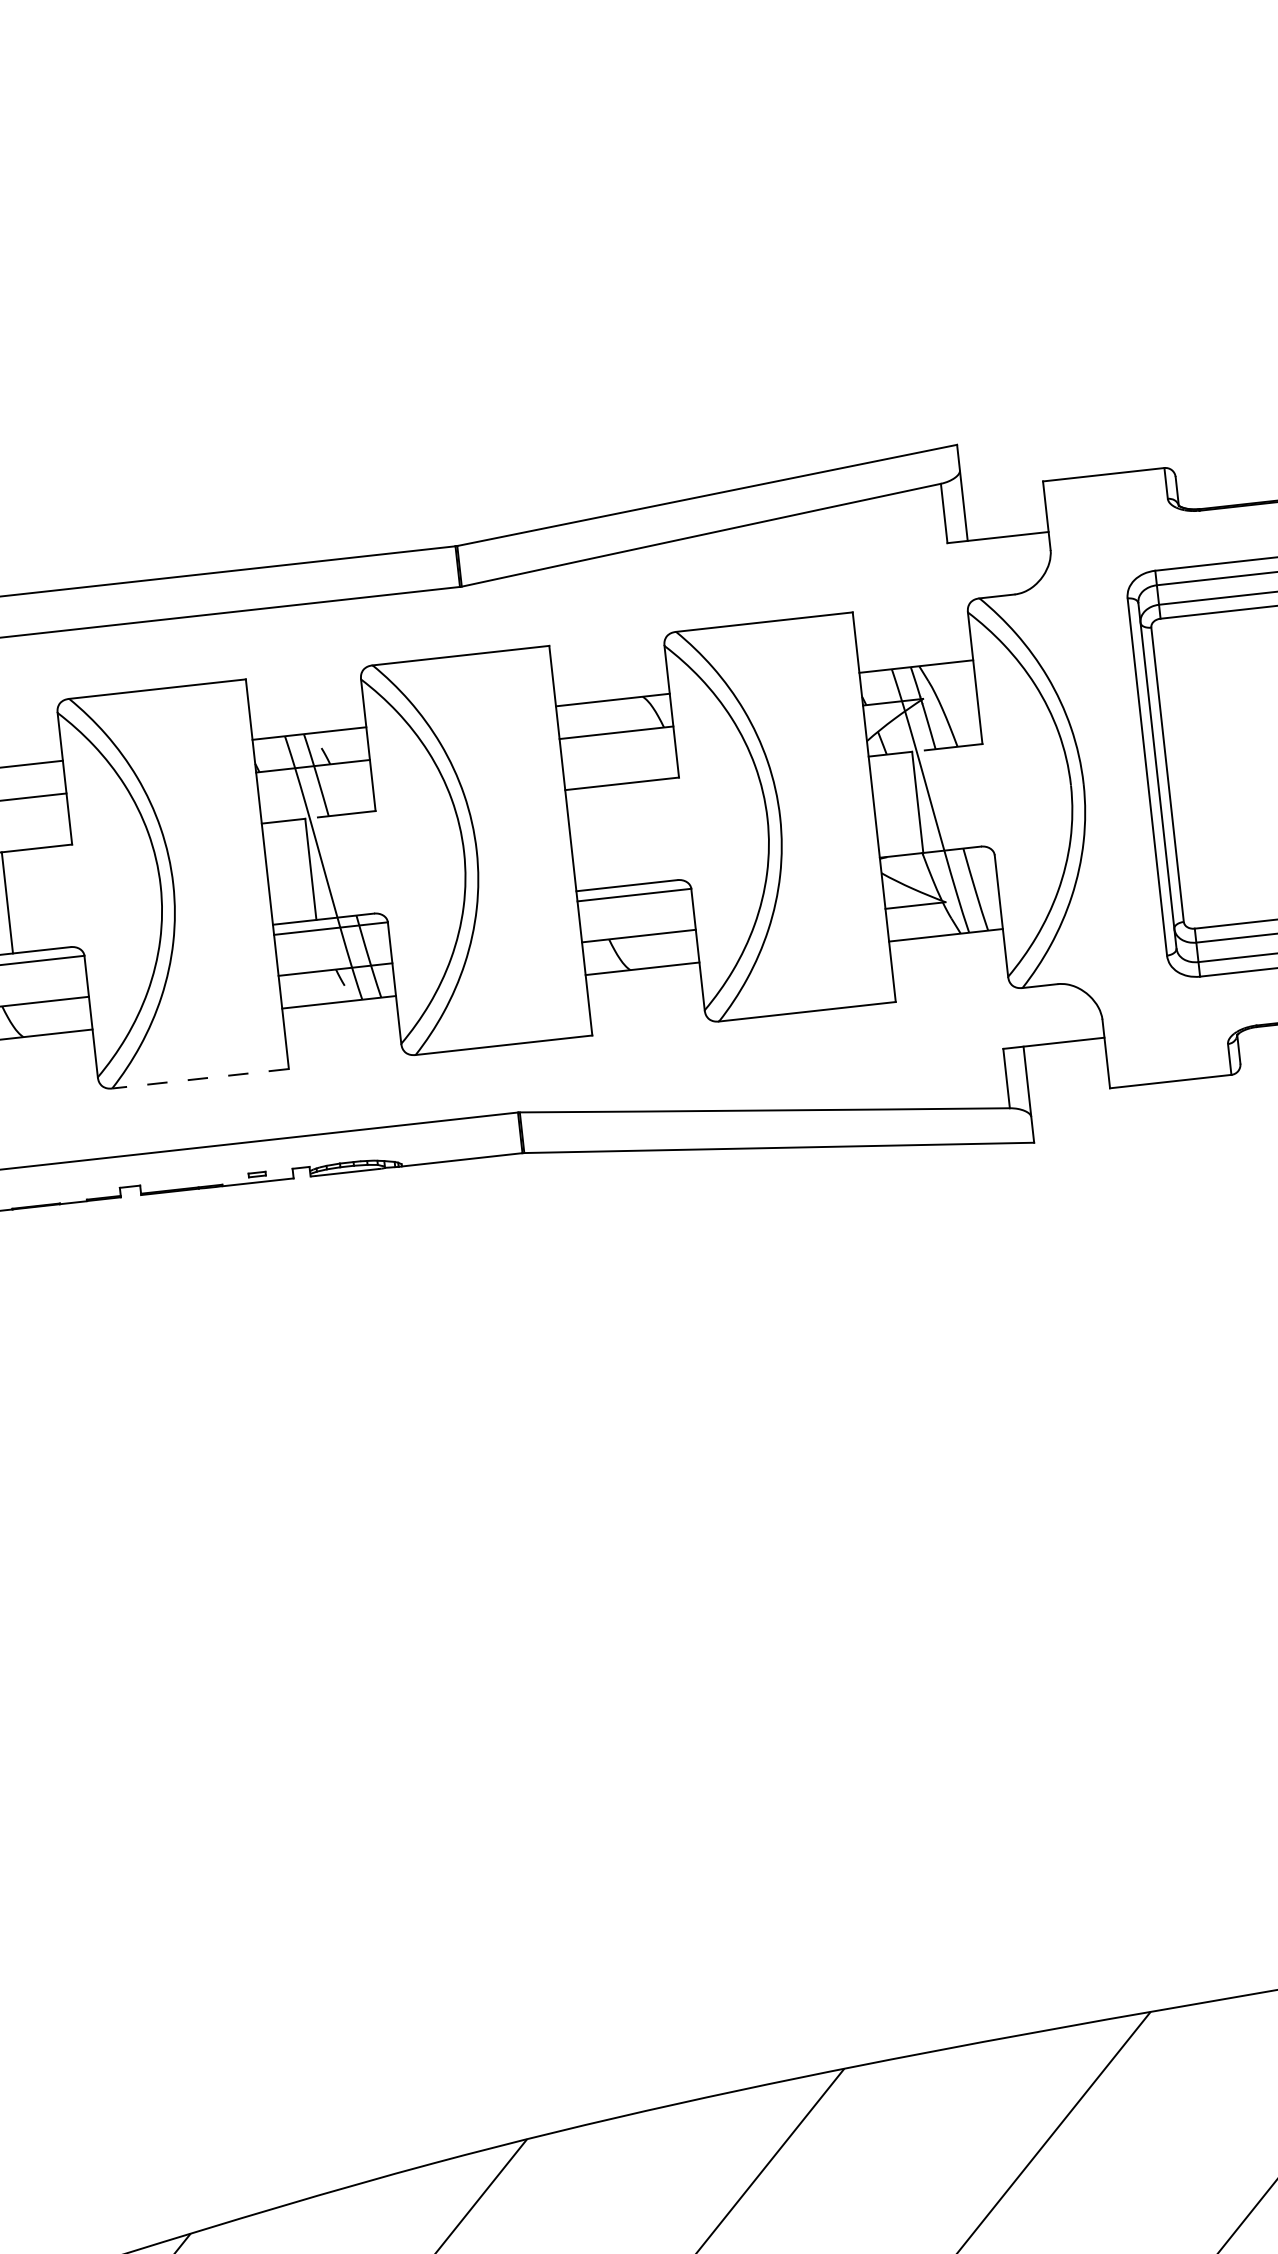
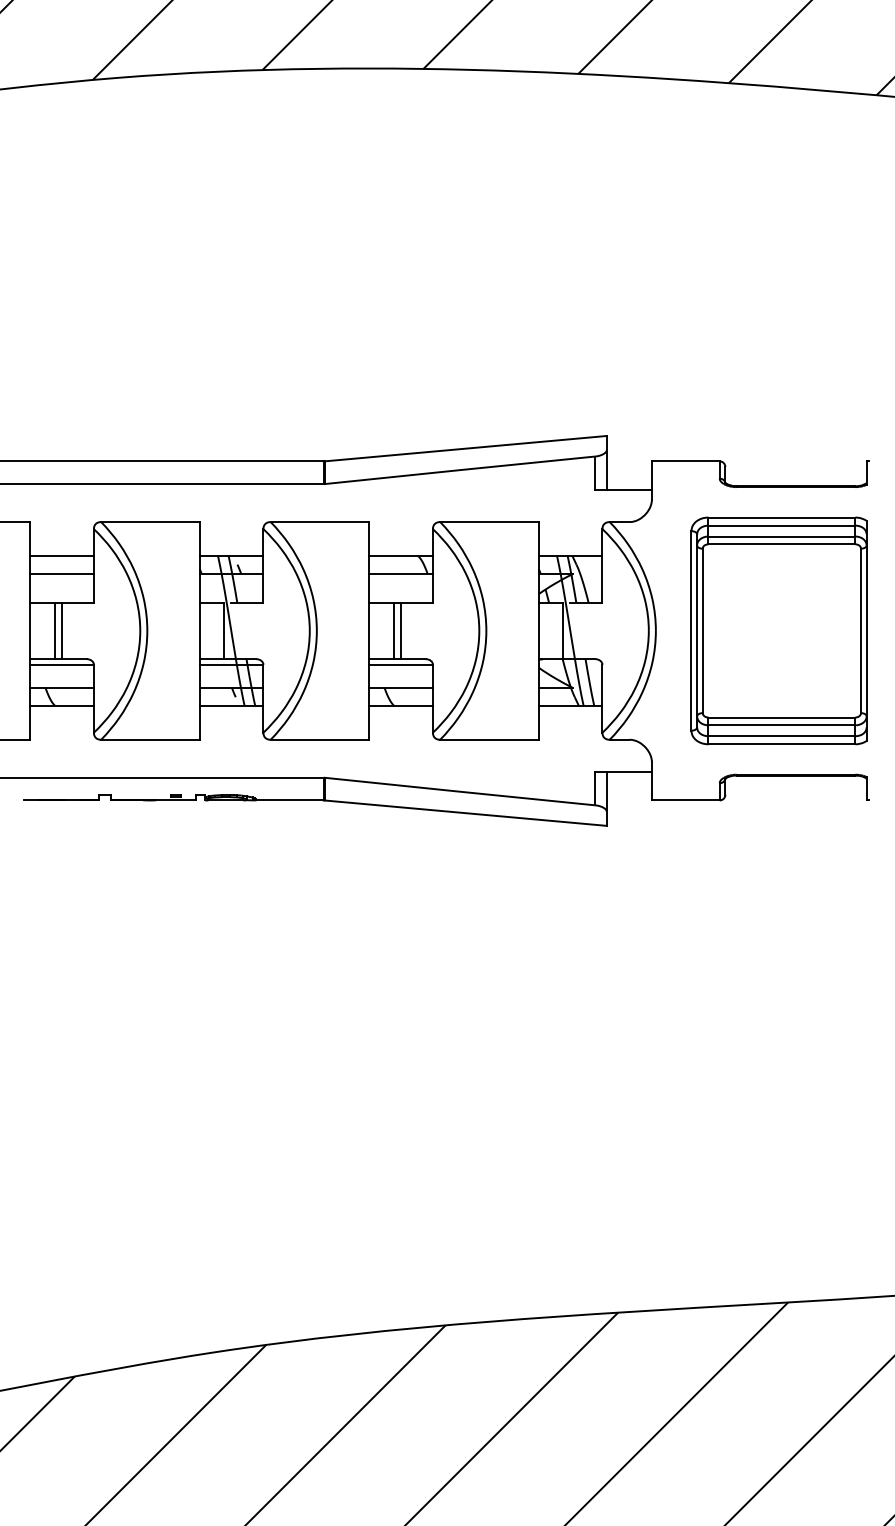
line: (626, 833) -> (400, 630), added
line: (613, 835) -> (393, 630), added
line: (19, 900) -> (61, 630), added
line: (200, 1078) -> (150, 739), dashed -> solid

